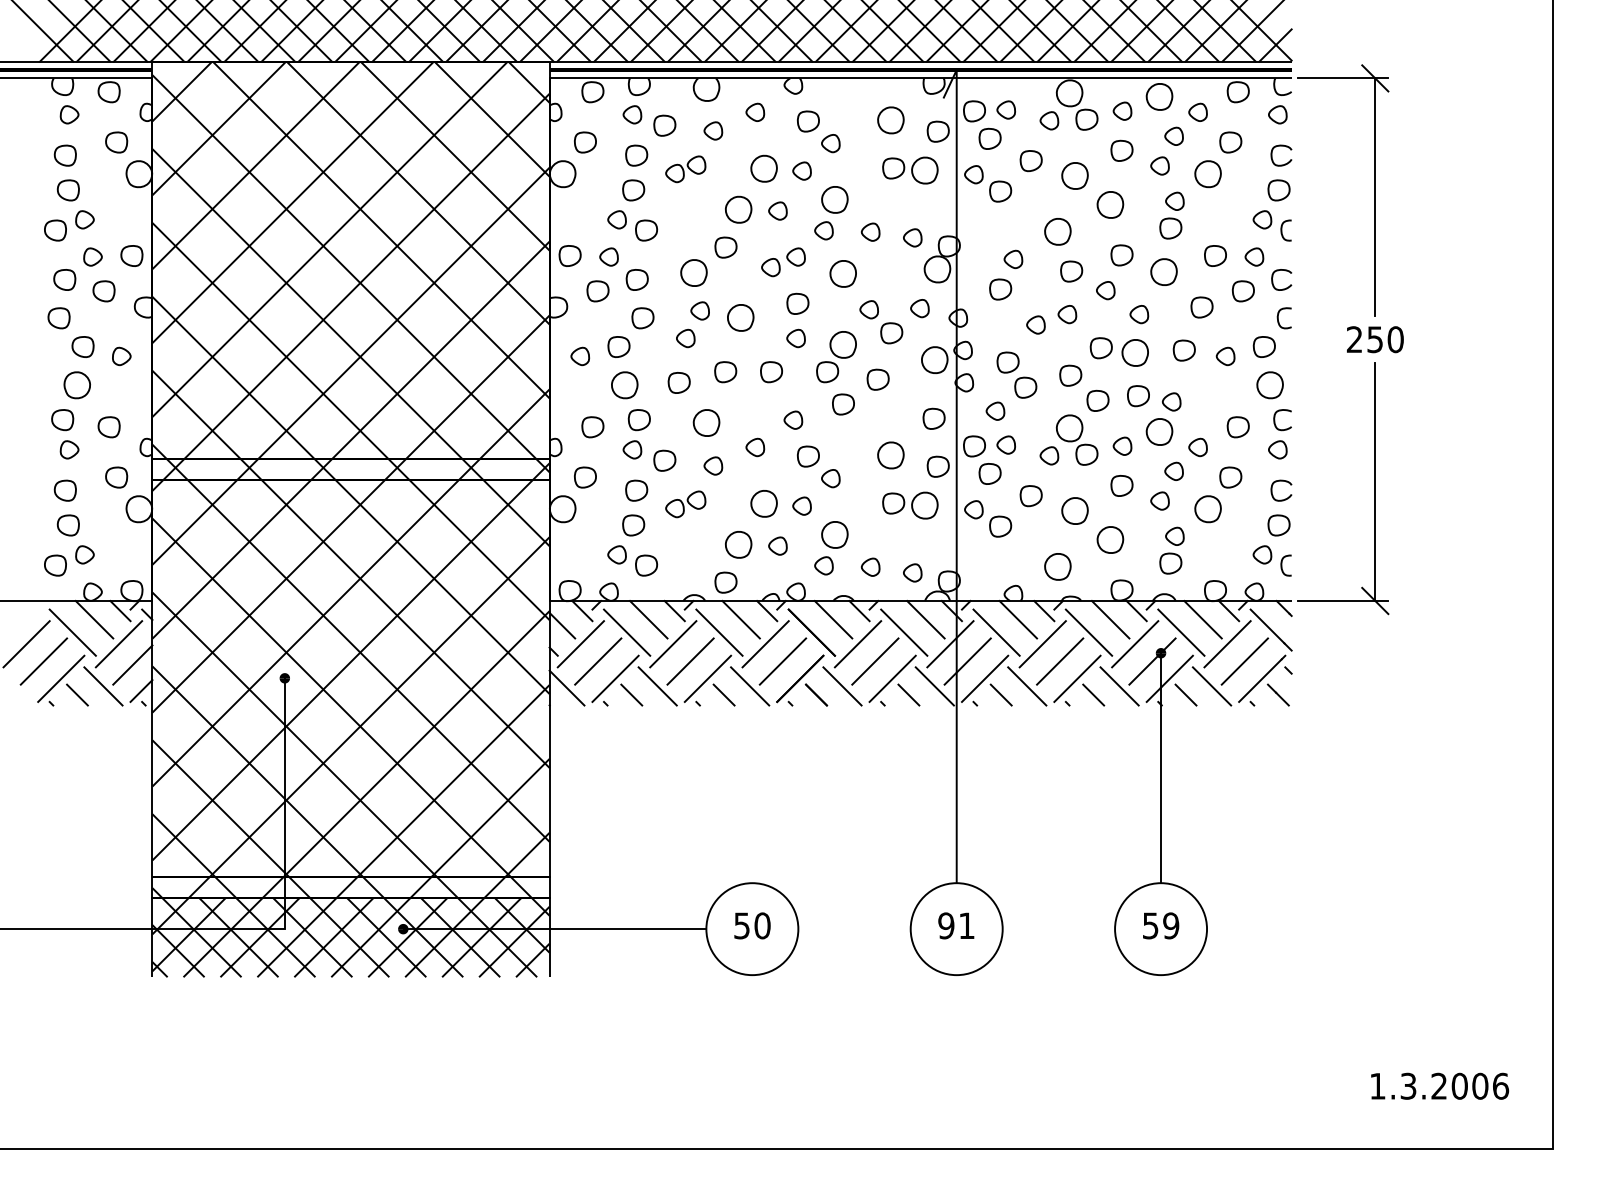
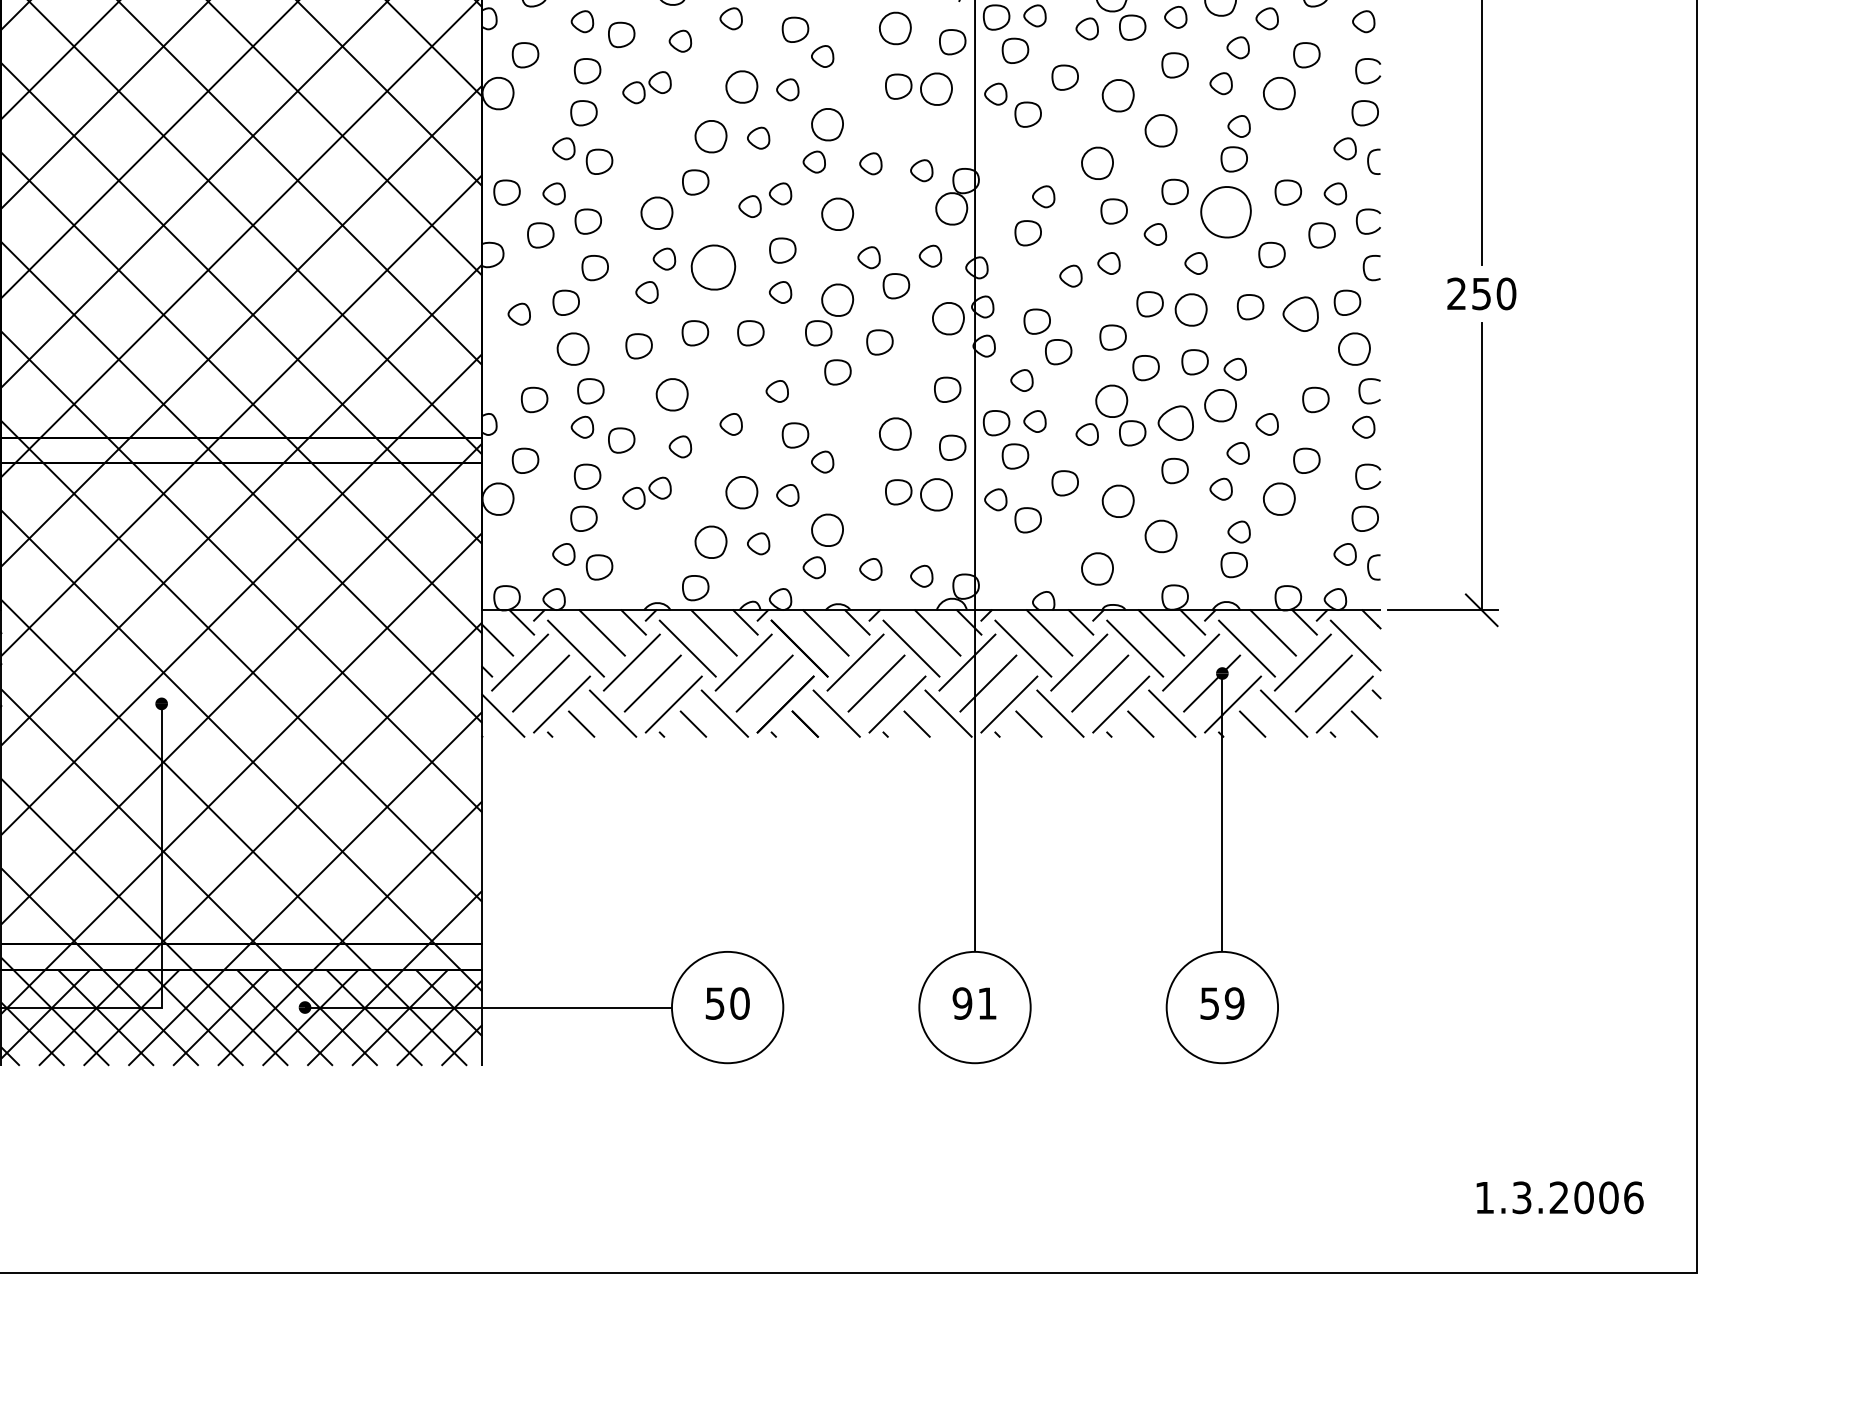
part: (1163, 271) -> (1225, 211), size x1.6
part: (740, 317) -> (713, 267), size x1.4
part: (1225, 356) -> (1300, 314), size x1.6
part: (1122, 445) -> (1175, 422), size x1.6

